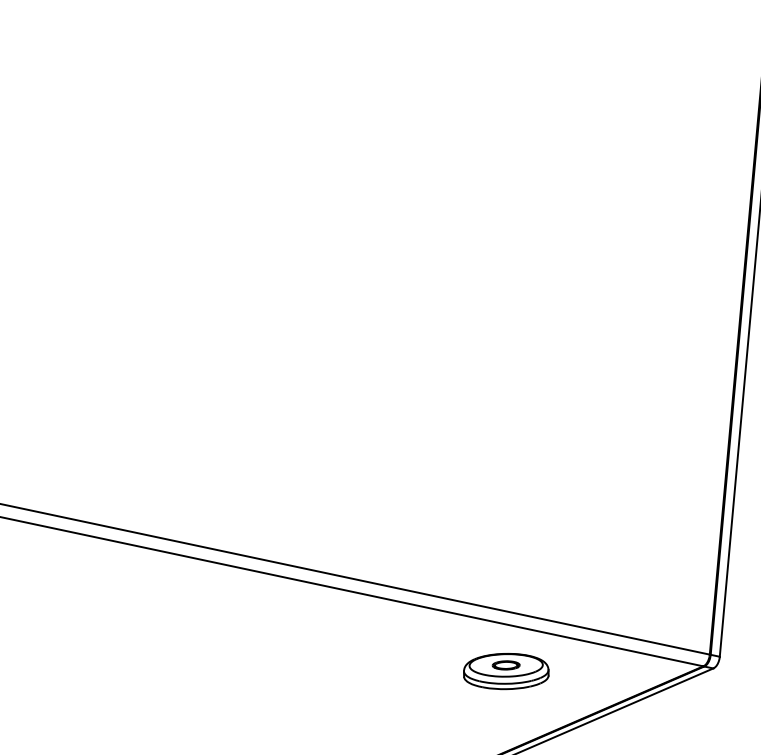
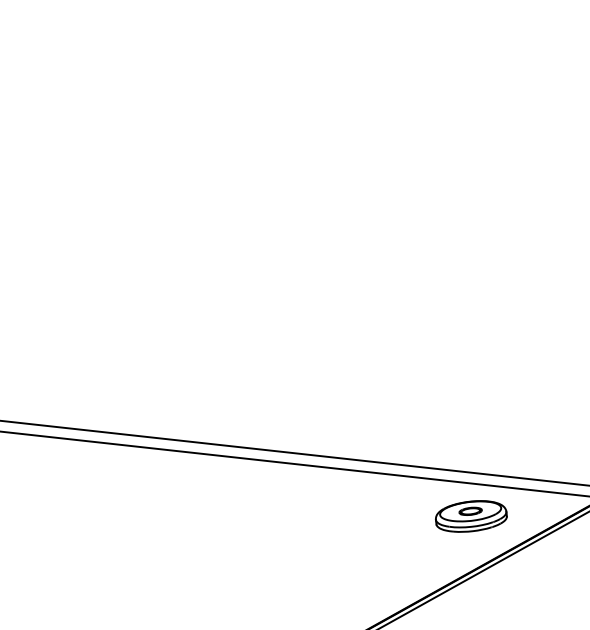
part: (506, 671) -> (471, 516), moved

